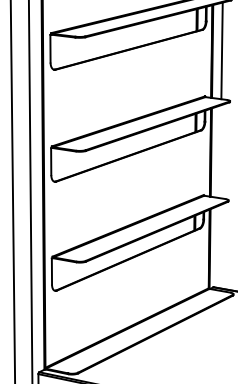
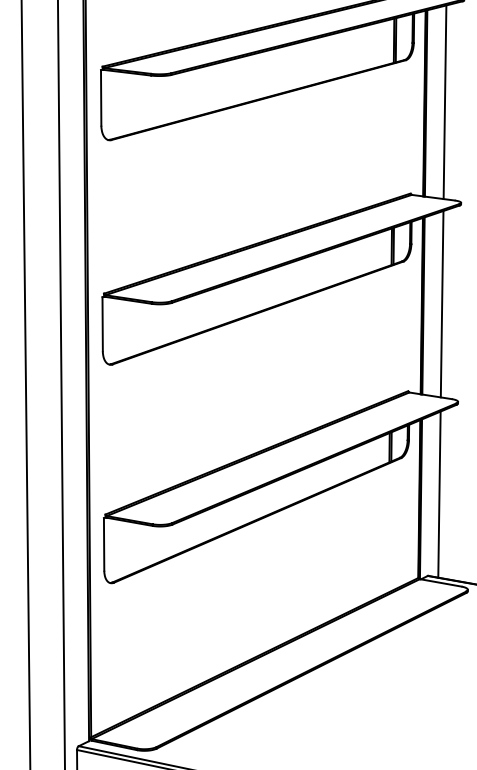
line: (220, 151) -> (441, 303), added
line: (218, 246) -> (437, 494), added

